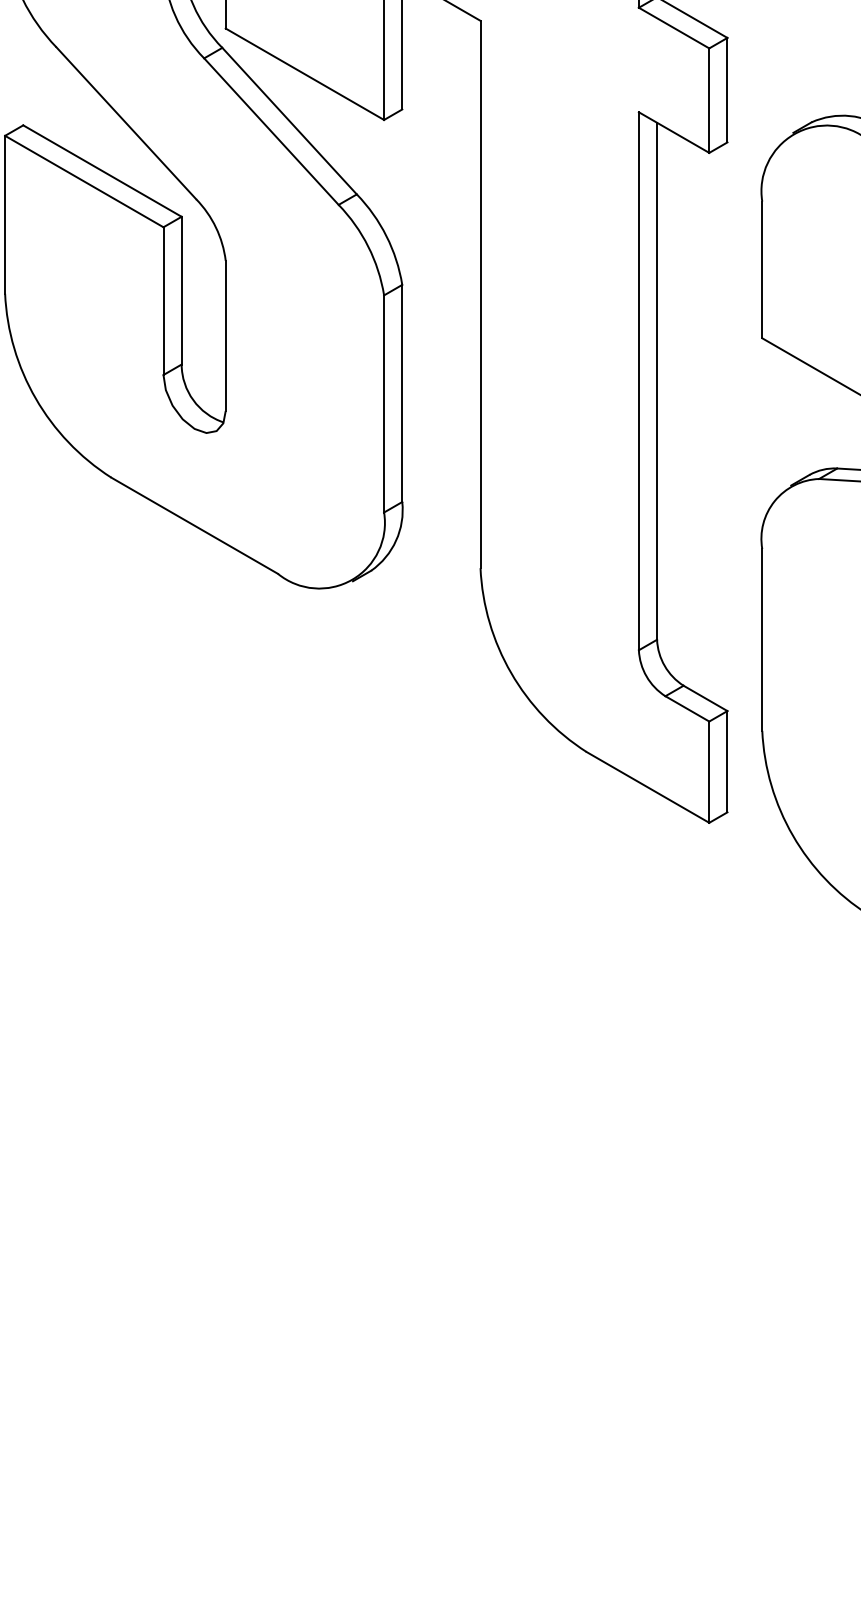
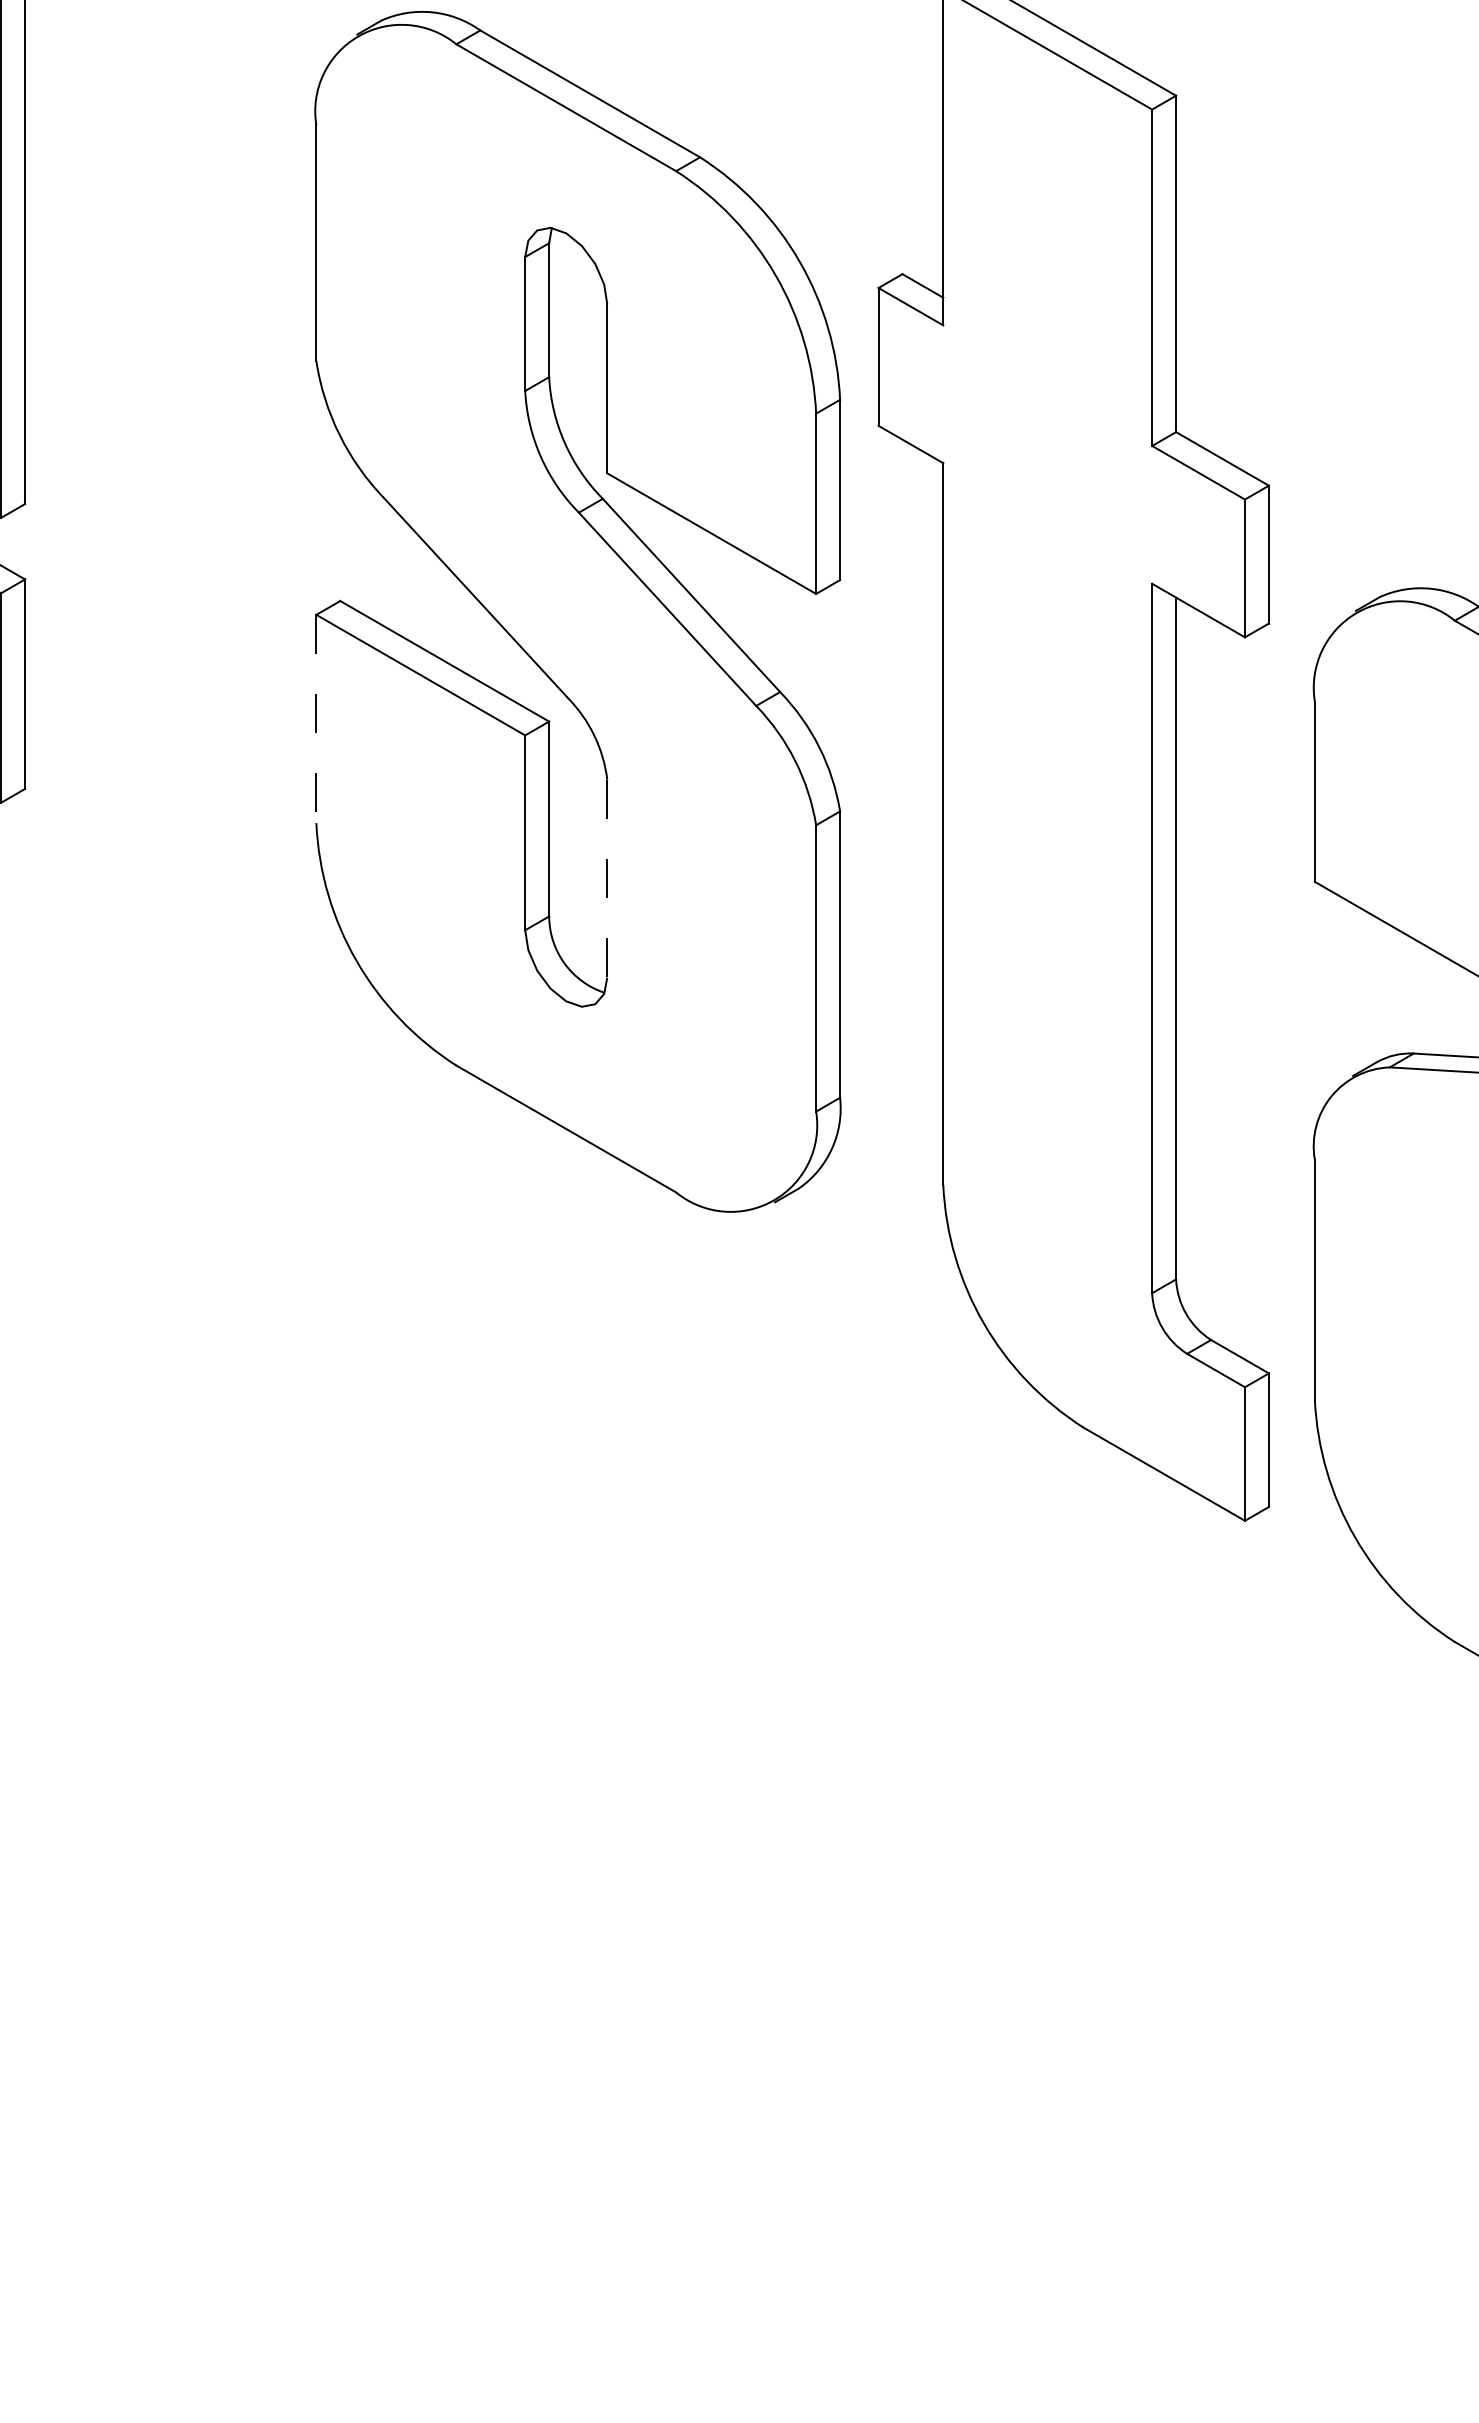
line: (5, 215) -> (316, 719), solid -> dashed
line: (225, 335) -> (607, 878), solid -> dashed

